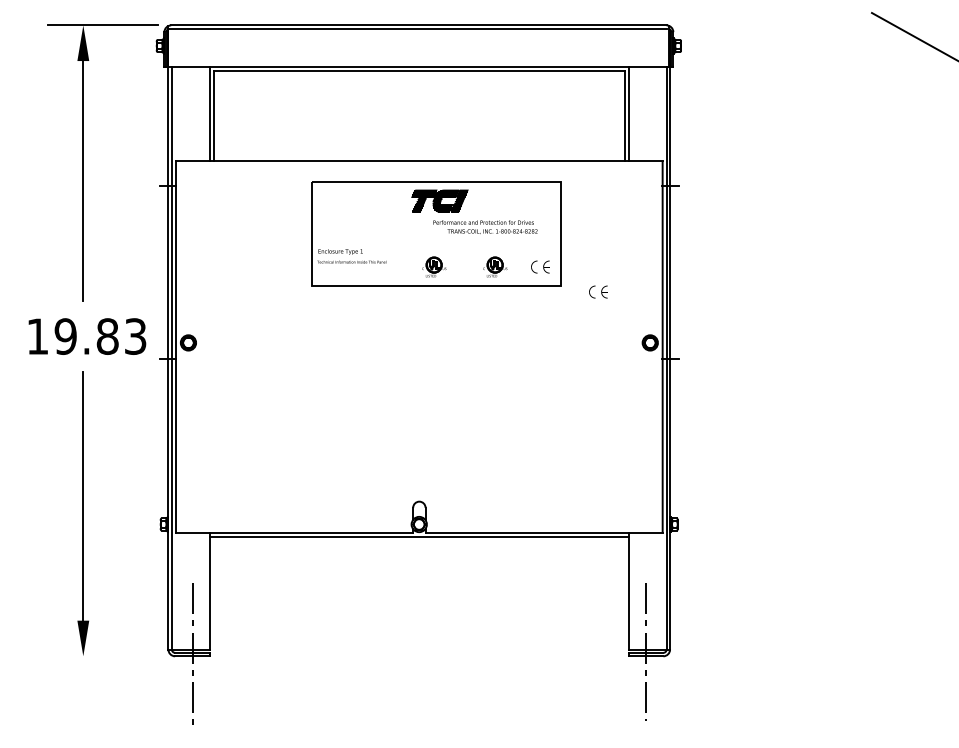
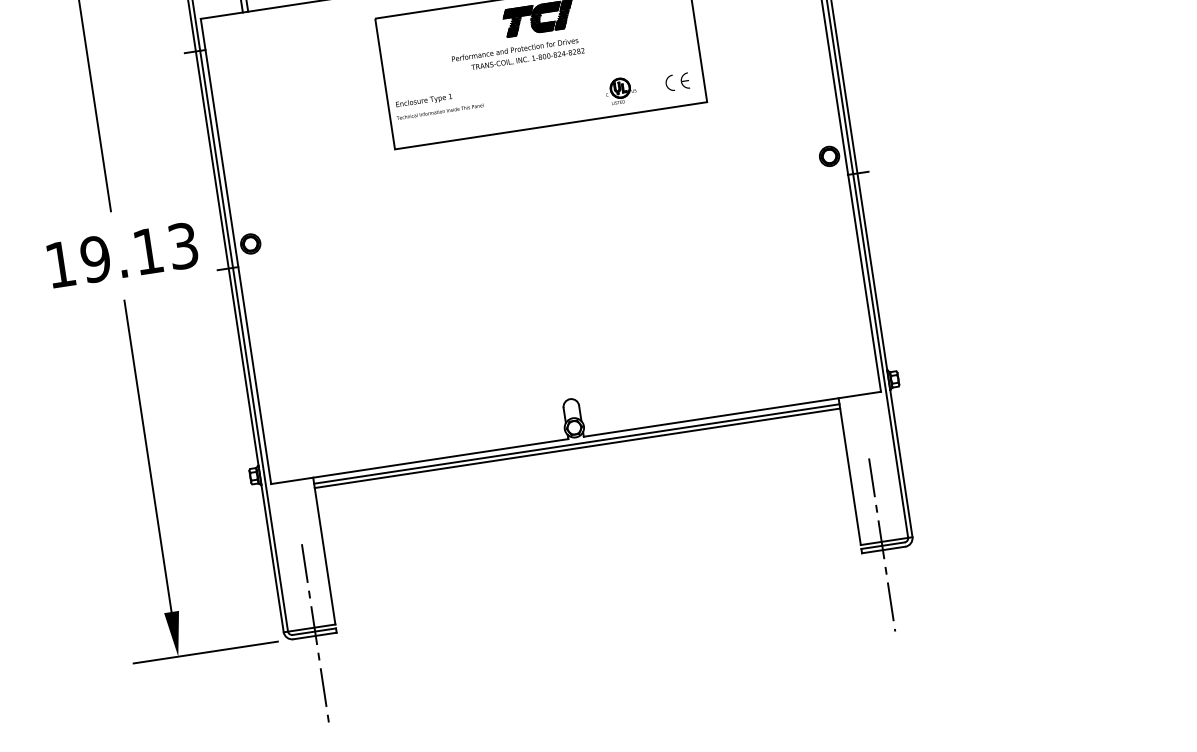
text: (485, 226) -> (518, 54), moved
part: (434, 266) -> (544, 101), removed
part: (598, 291) -> (754, 101), removed
text: (107, 336) -> (148, 251), 19.83 -> 19.13
line: (418, 540) -> (576, 448), added
line: (104, 656) -> (204, 652), added

